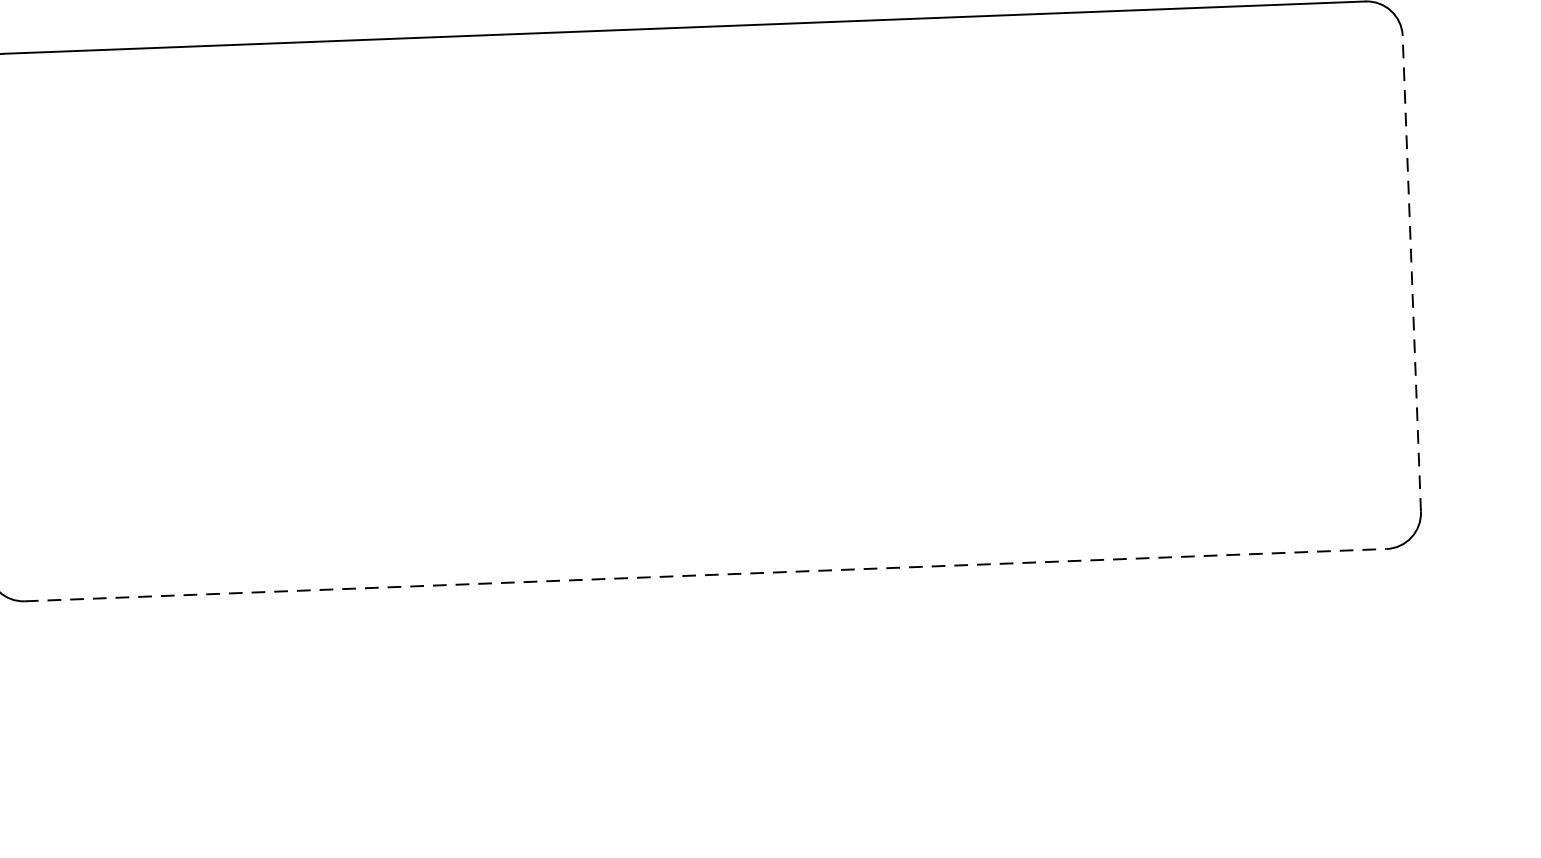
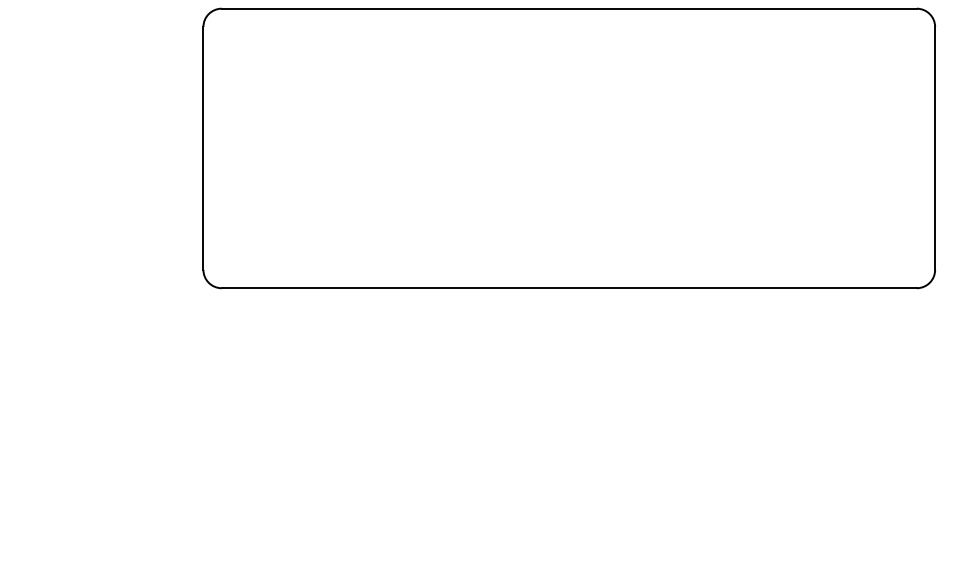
line: (1412, 271) -> (935, 147), dashed -> solid
line: (706, 575) -> (569, 288), dashed -> solid

